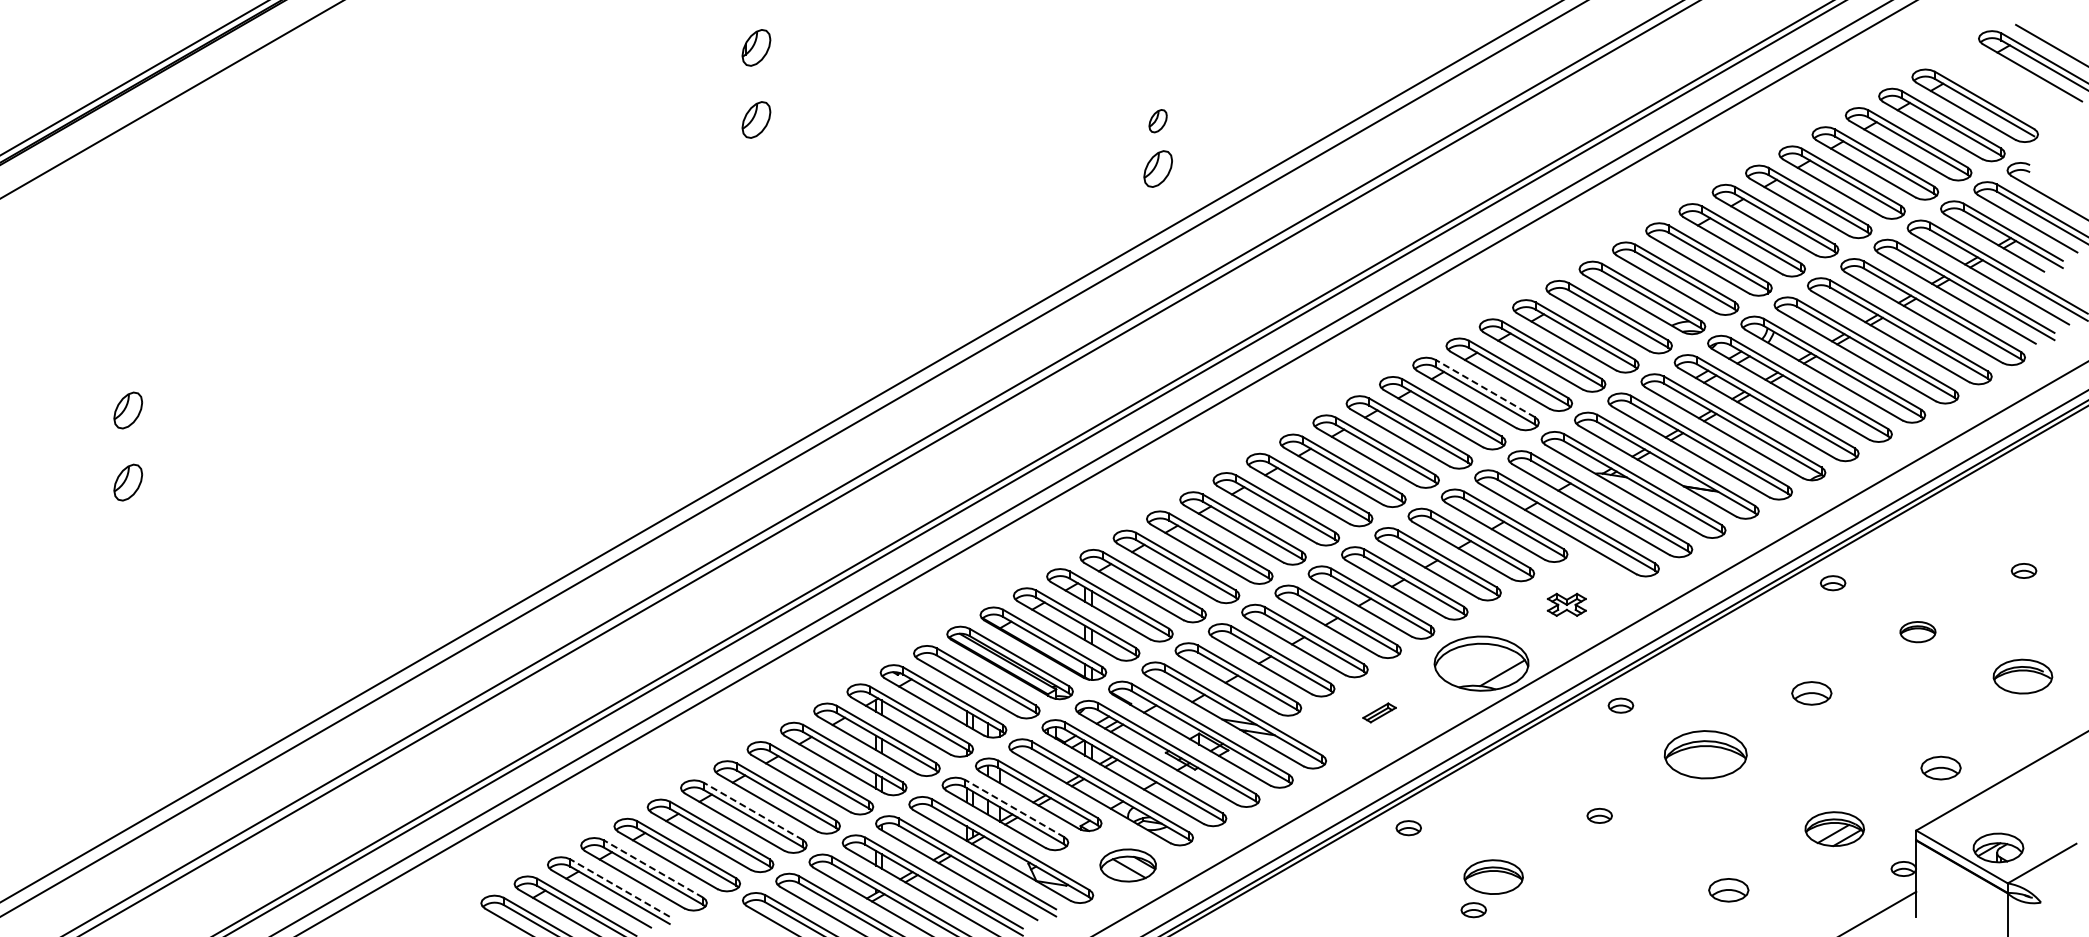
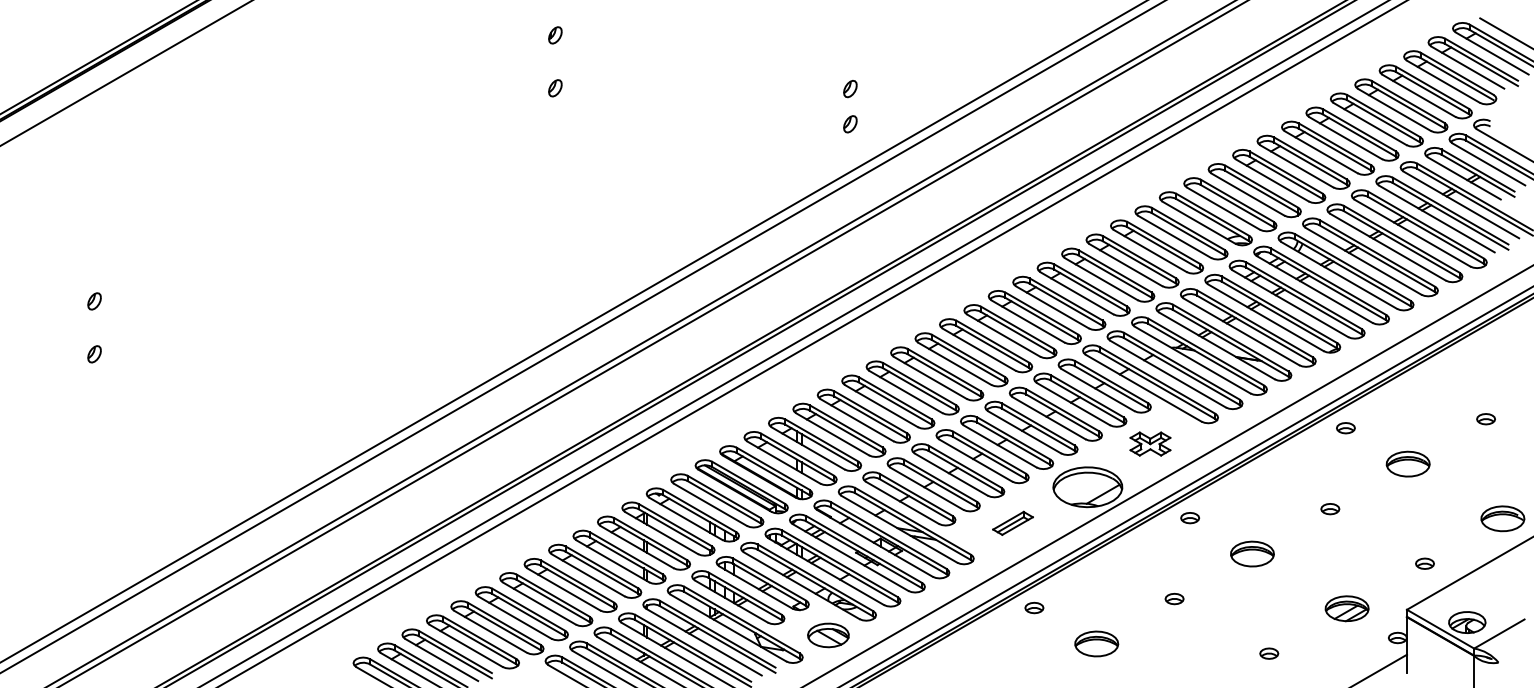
part: (755, 48) -> (554, 35), size x0.62
part: (2006, 85) -> (1473, 62), added
part: (755, 120) -> (554, 88), size x0.62
part: (1157, 169) -> (849, 124), size x0.62
line: (1484, 388) -> (1090, 285), dashed -> solid
part: (128, 410) -> (94, 301), size x0.62
part: (128, 482) -> (94, 354), size x0.62
part: (1566, 604) -> (1150, 443), size x1.43
part: (1917, 631) -> (1407, 463), size x1.67
part: (2022, 676) -> (1502, 518), moved
part: (1811, 693) -> (1330, 509), size x0.62
part: (1379, 712) -> (1012, 523), size x1.67
part: (1705, 754) -> (1252, 553), size x0.71
part: (1940, 767) -> (1424, 563), size x0.62
line: (1014, 808) -> (744, 593), dashed -> solid
line: (752, 811) -> (552, 595), dashed -> solid
line: (652, 868) -> (479, 637), dashed -> solid
line: (619, 887) -> (455, 651), dashed -> solid
part: (1728, 890) -> (1269, 653), size x0.62
part: (1473, 910) -> (1081, 668), removed

